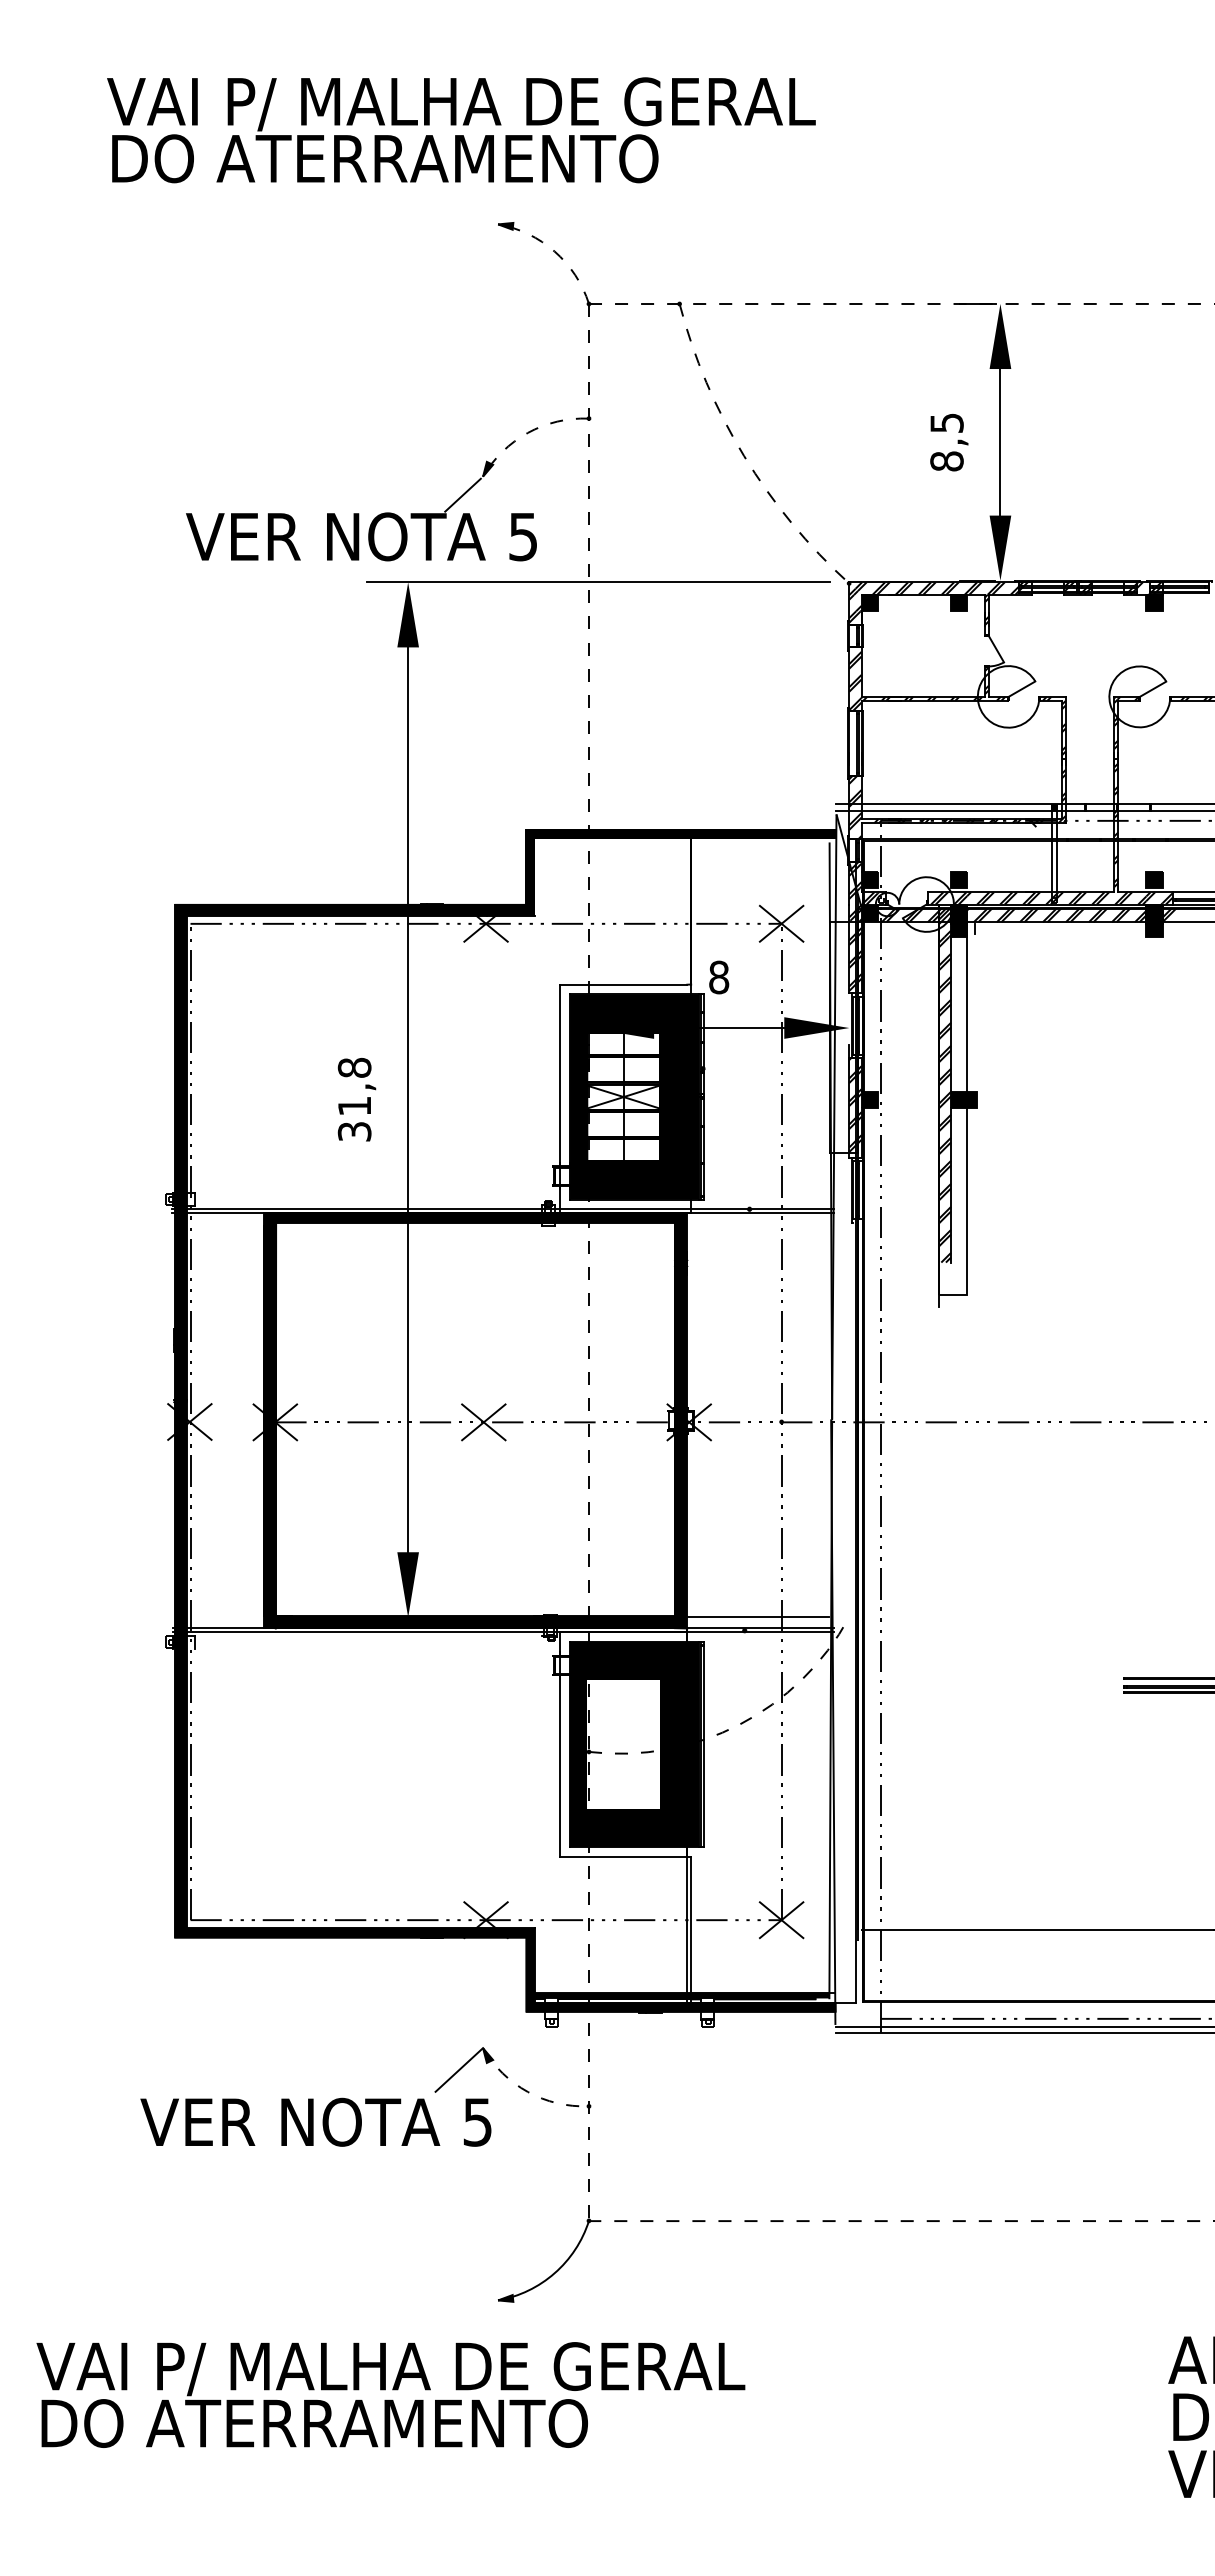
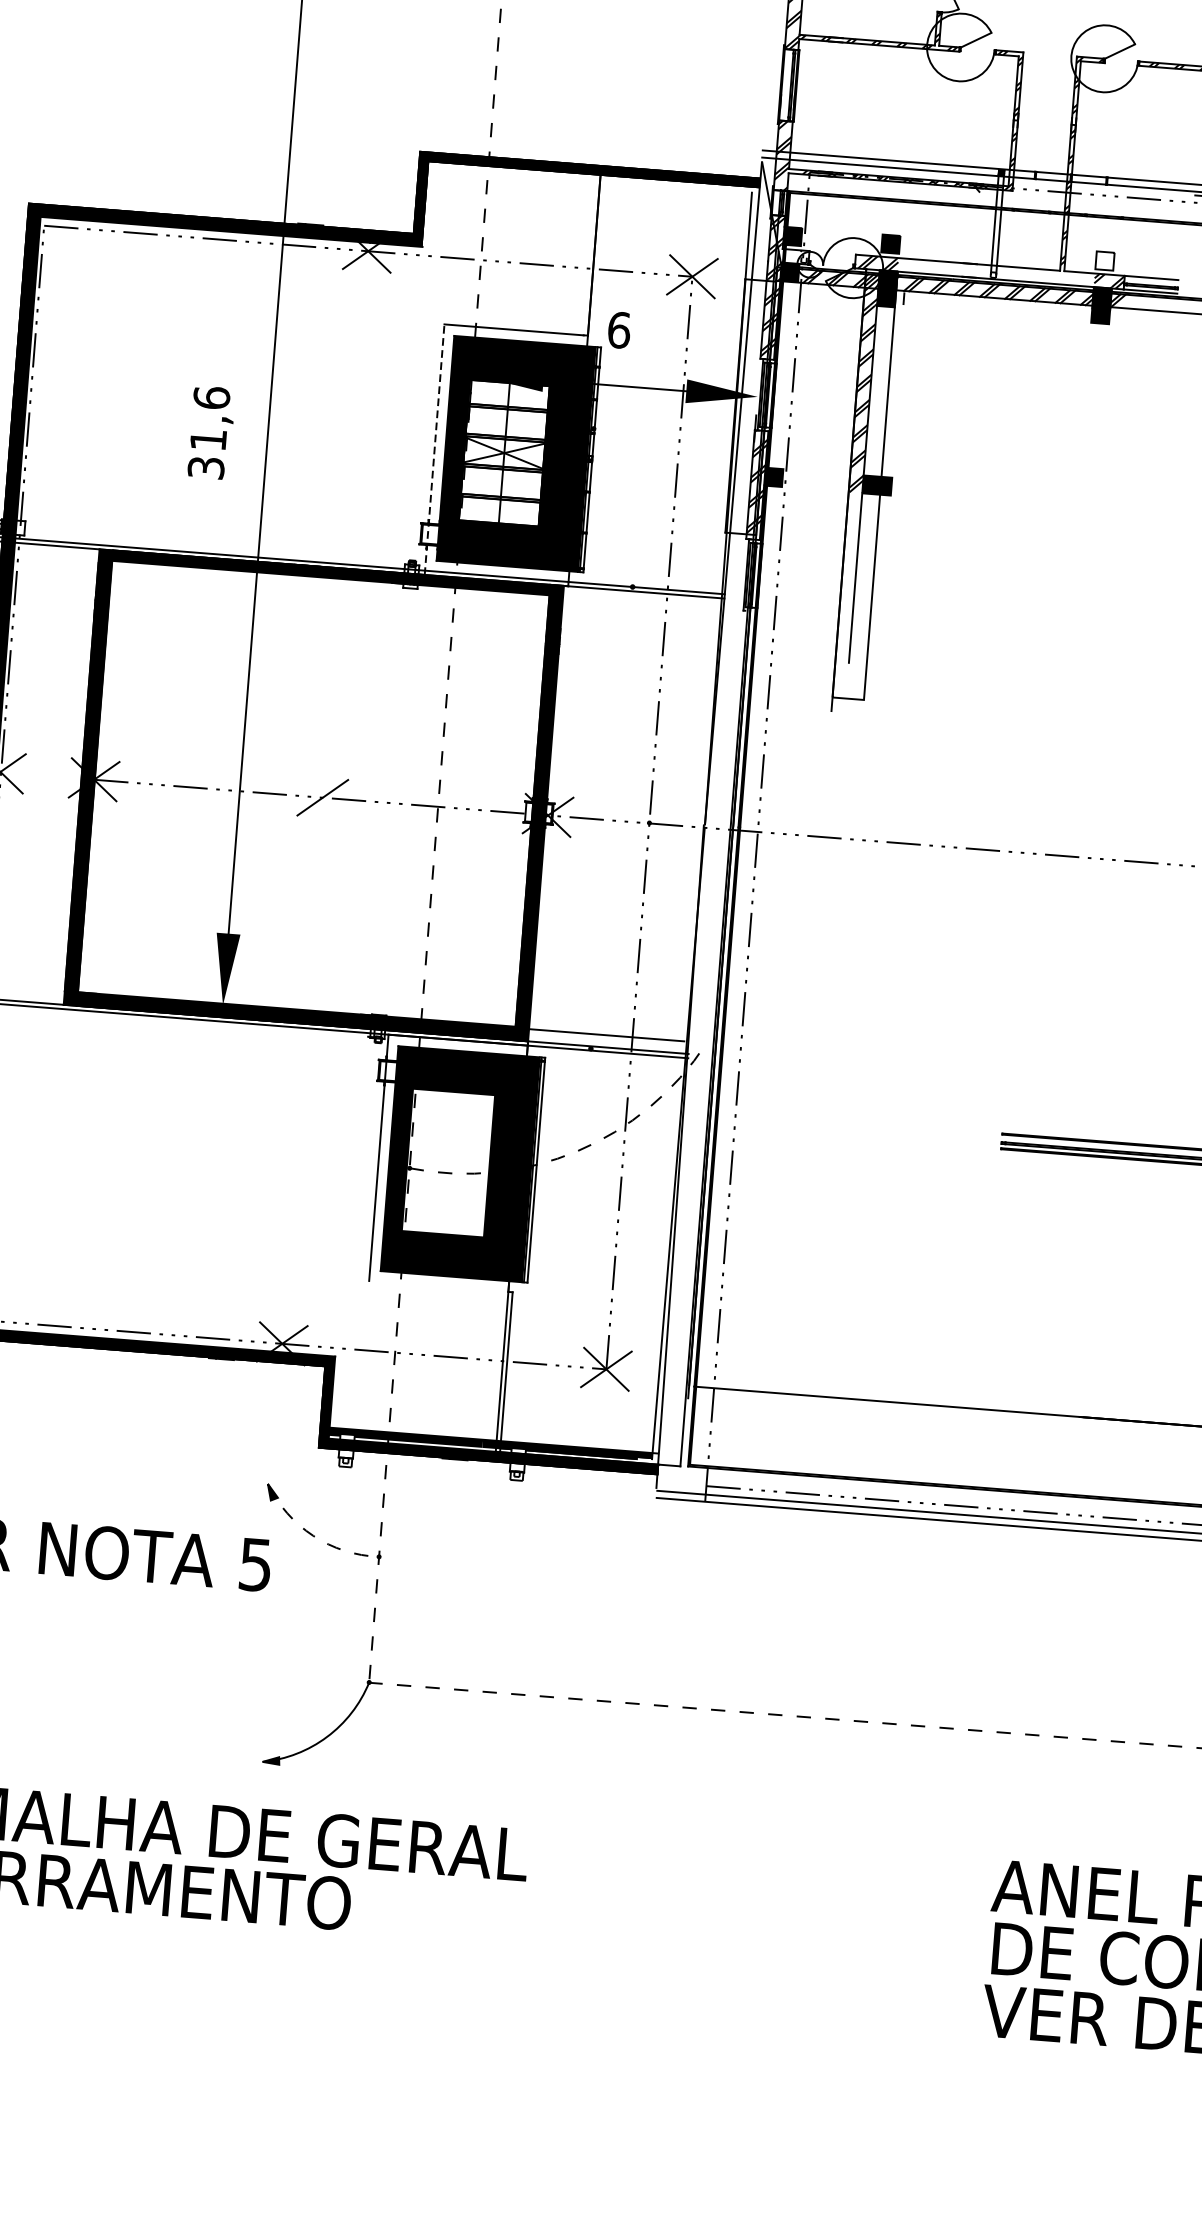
fill: (1154, 880) -> (1105, 261), removed
hatch: (869, 898) -> (790, 256), removed
hatch: (1056, 898) -> (996, 272), removed
text: (719, 977) -> (619, 330), 8 -> 6
text: (354, 1067) -> (211, 397), 31,8 -> 31,6
line: (560, 1098) -> (434, 449), solid -> dashed
hatch: (944, 1184) -> (848, 576), removed
line: (483, 1422) -> (322, 797), removed
line: (623, 1856) -> (438, 1285), removed
line: (459, 2069) -> (240, 1505), removed

